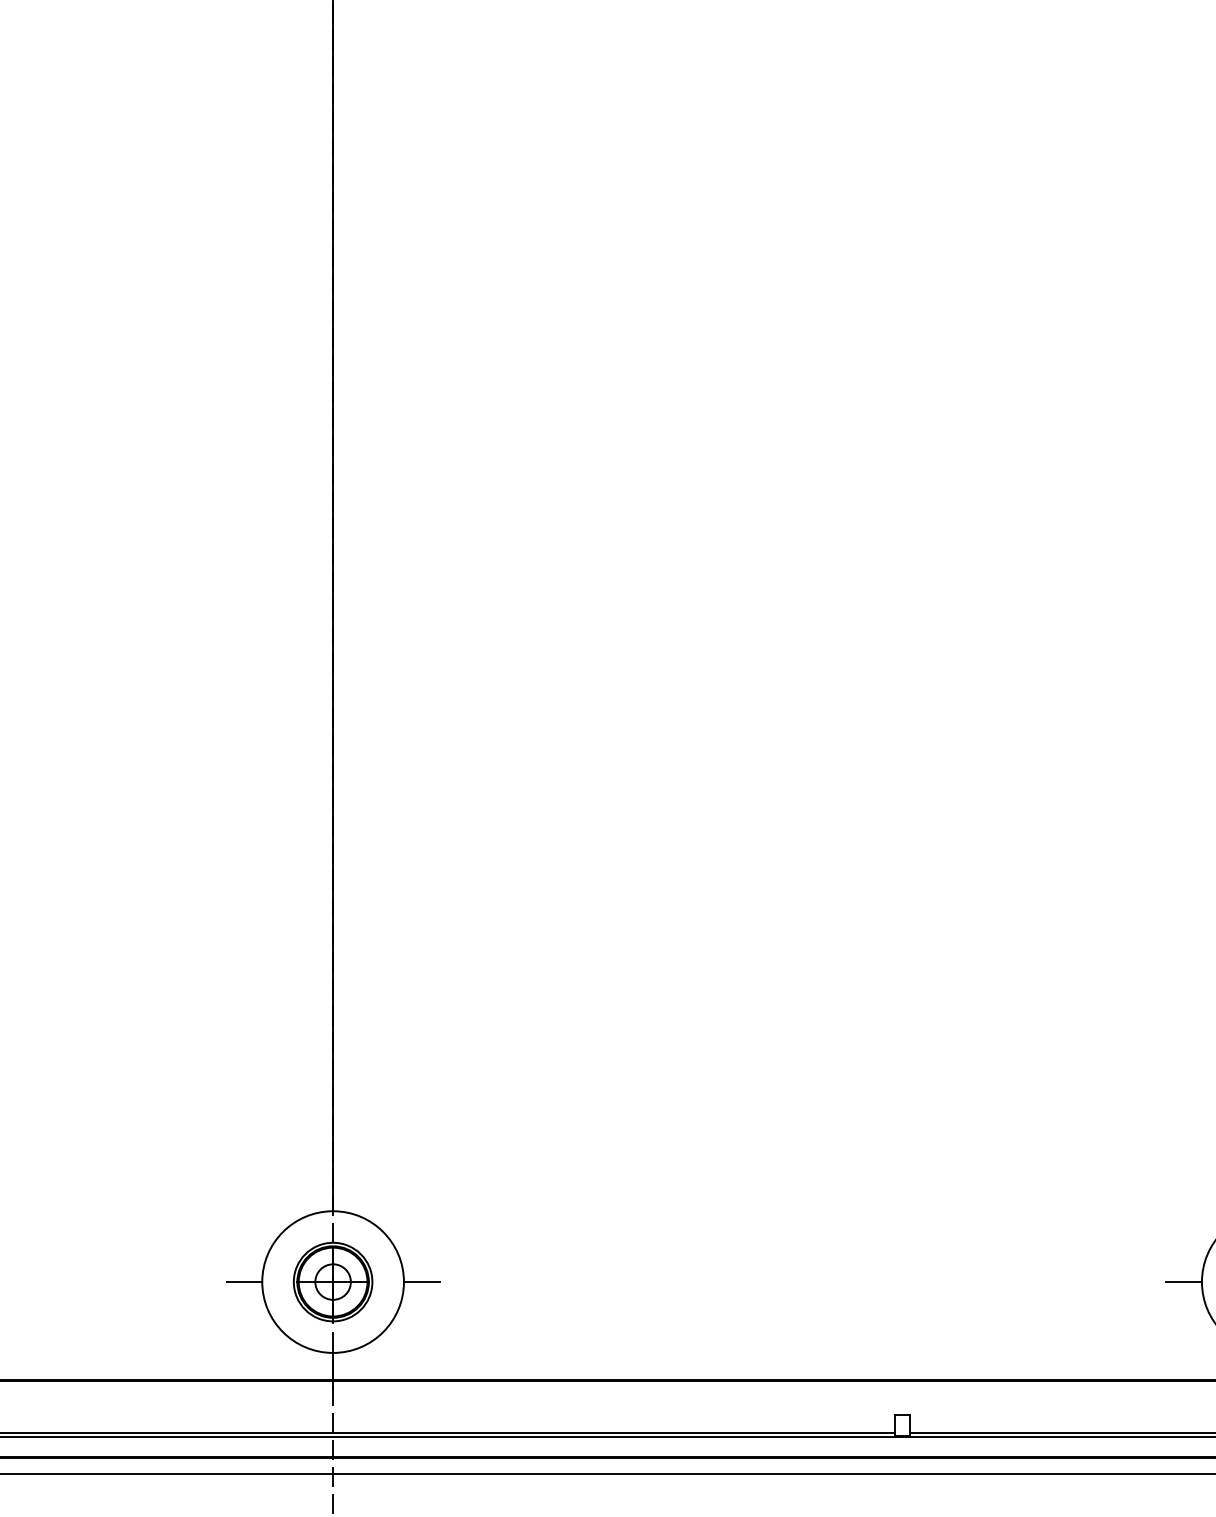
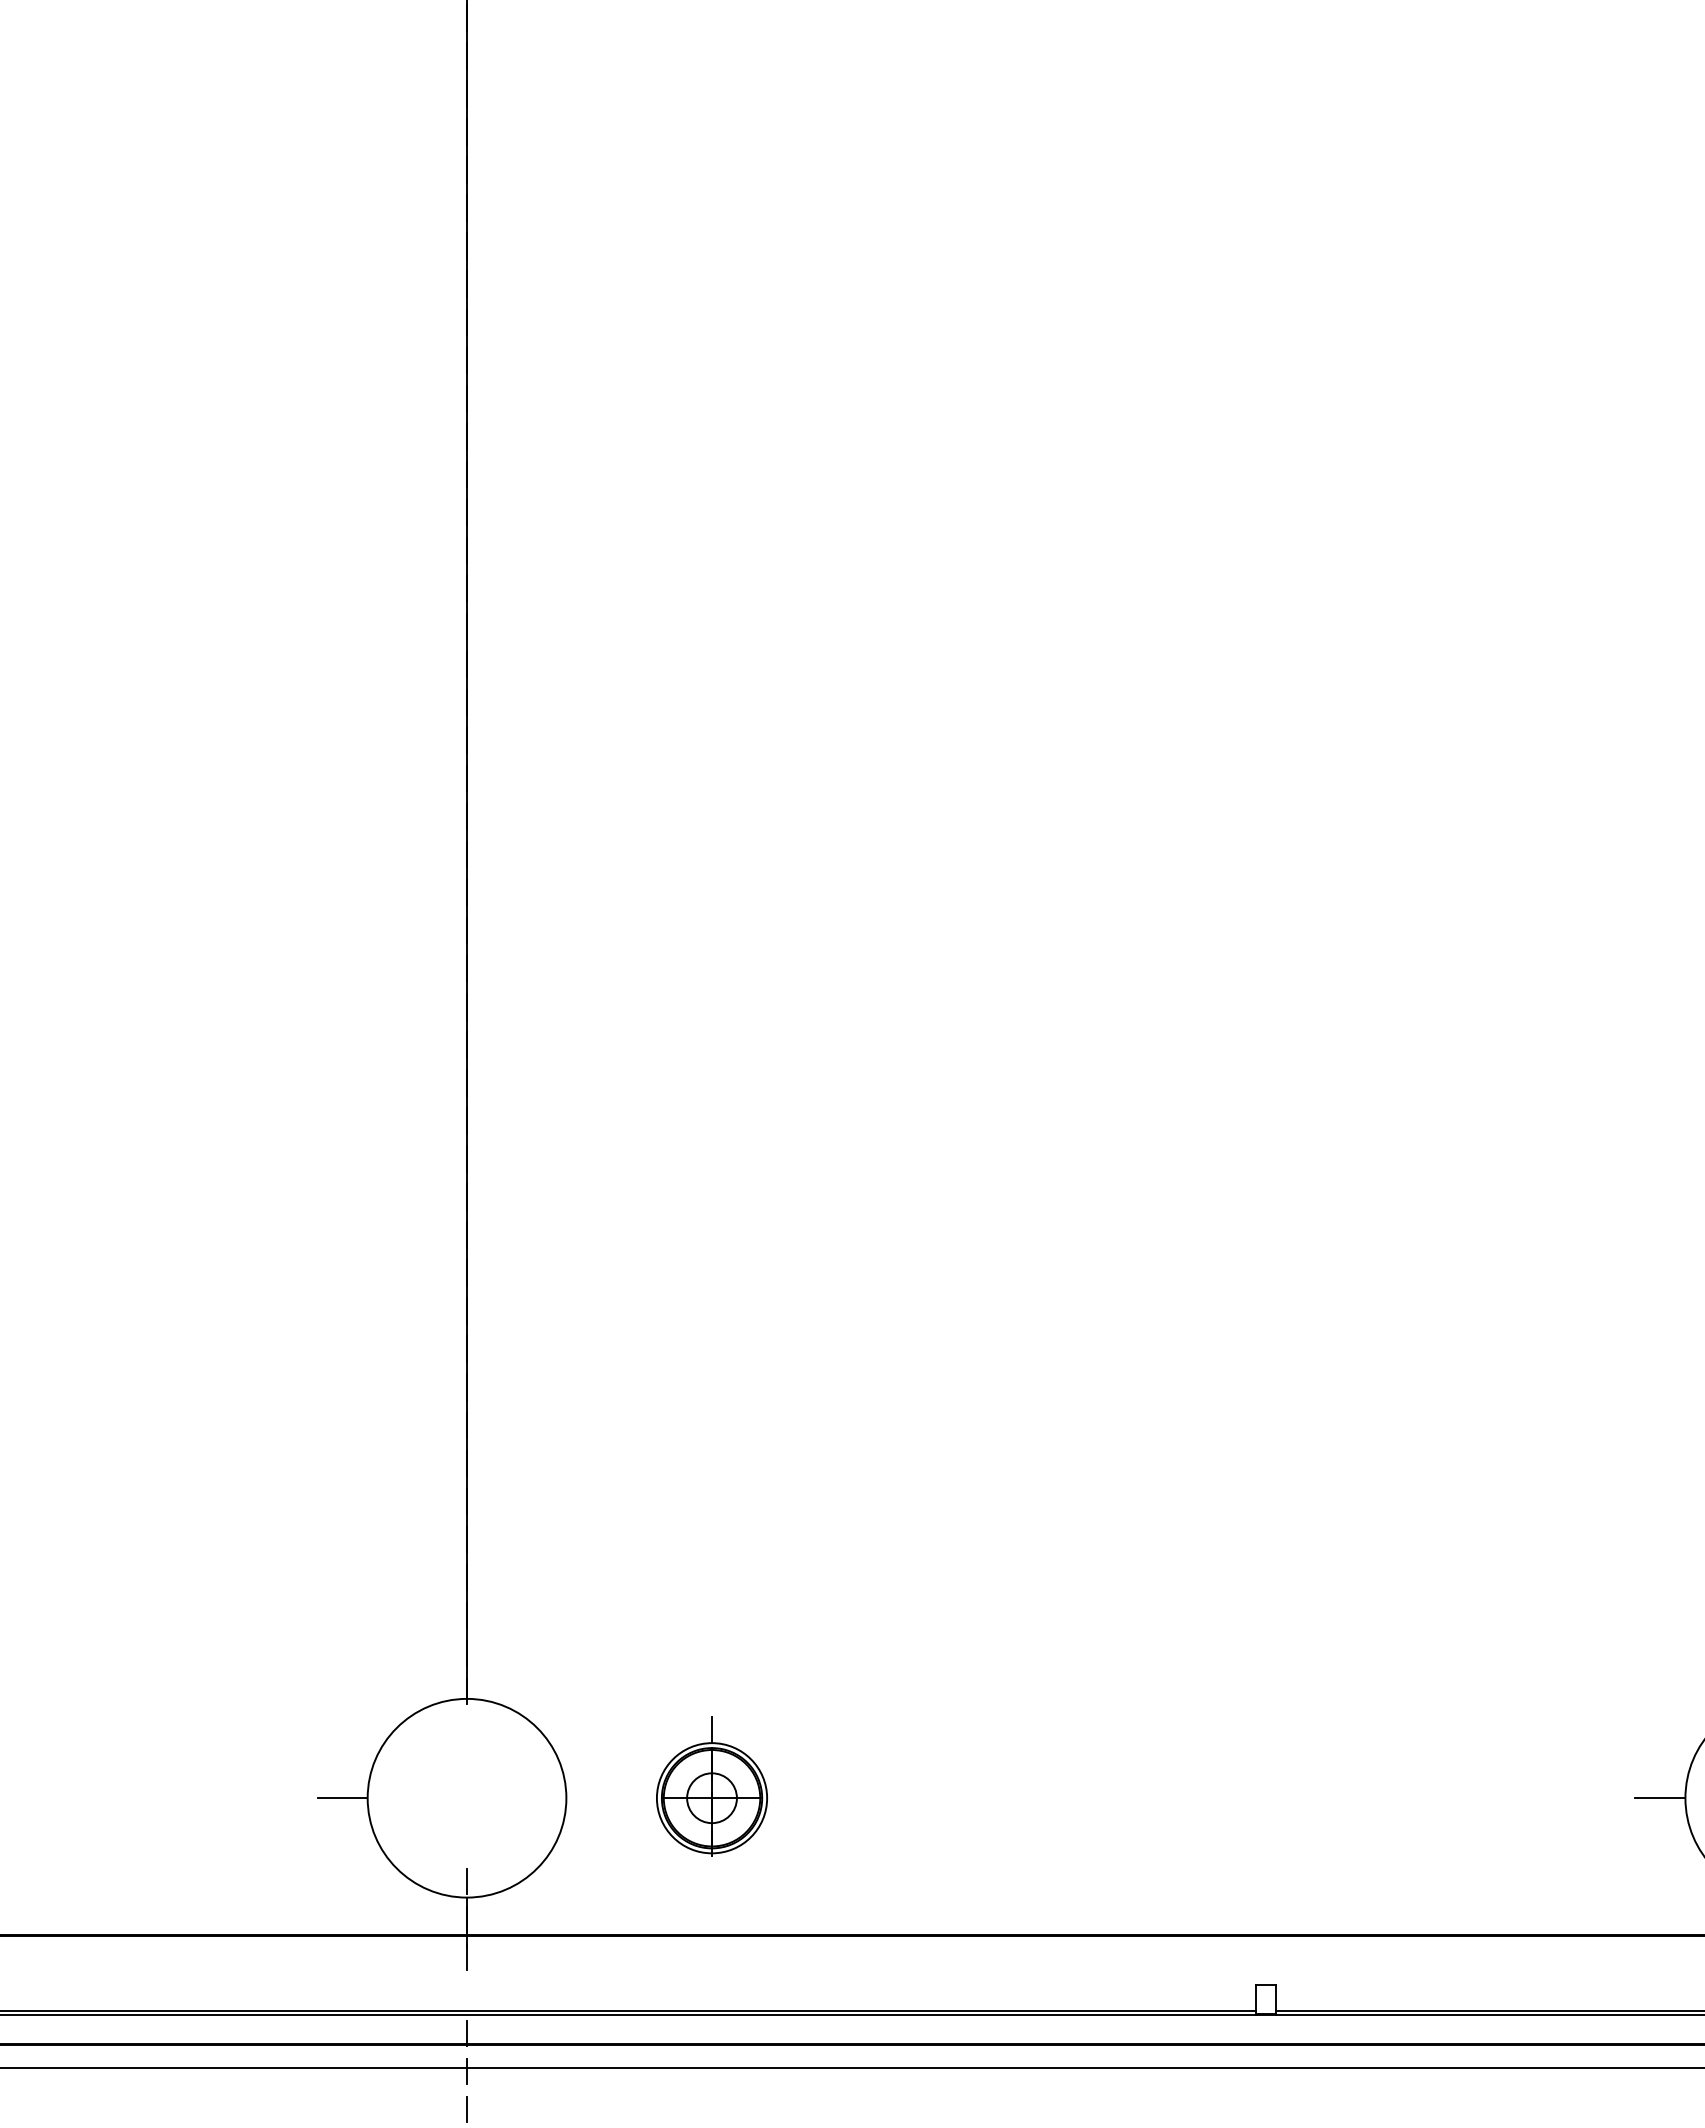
part: (332, 1273) -> (711, 1786), moved
line: (421, 1282) -> (591, 1798), removed
line: (333, 1422) -> (467, 1995), removed

